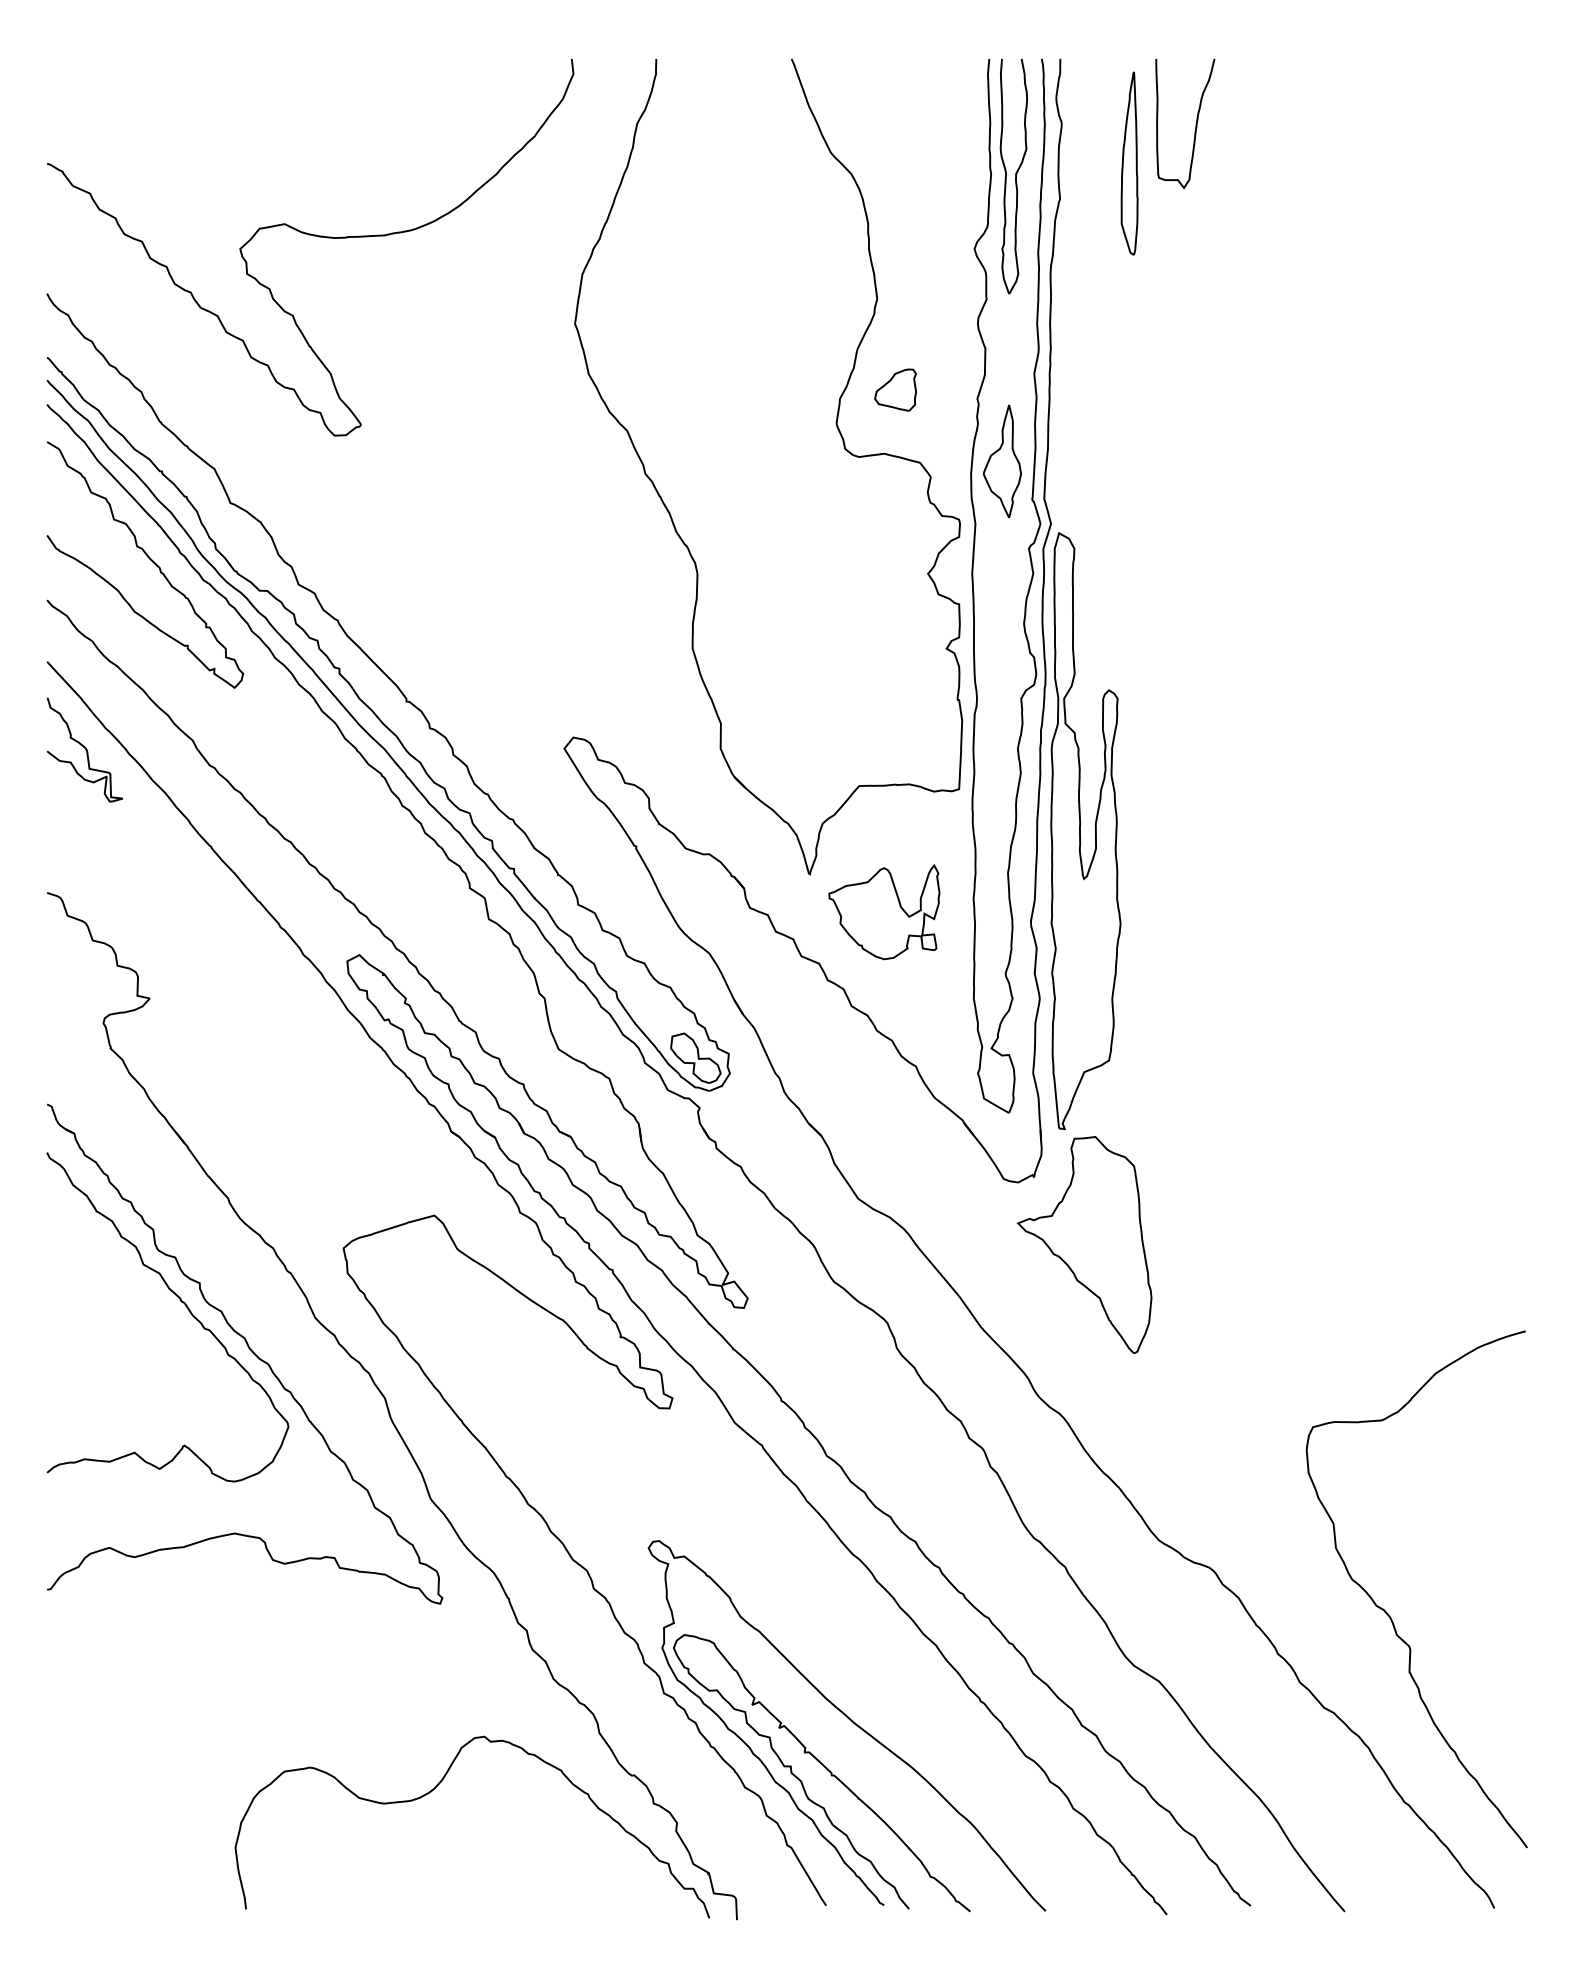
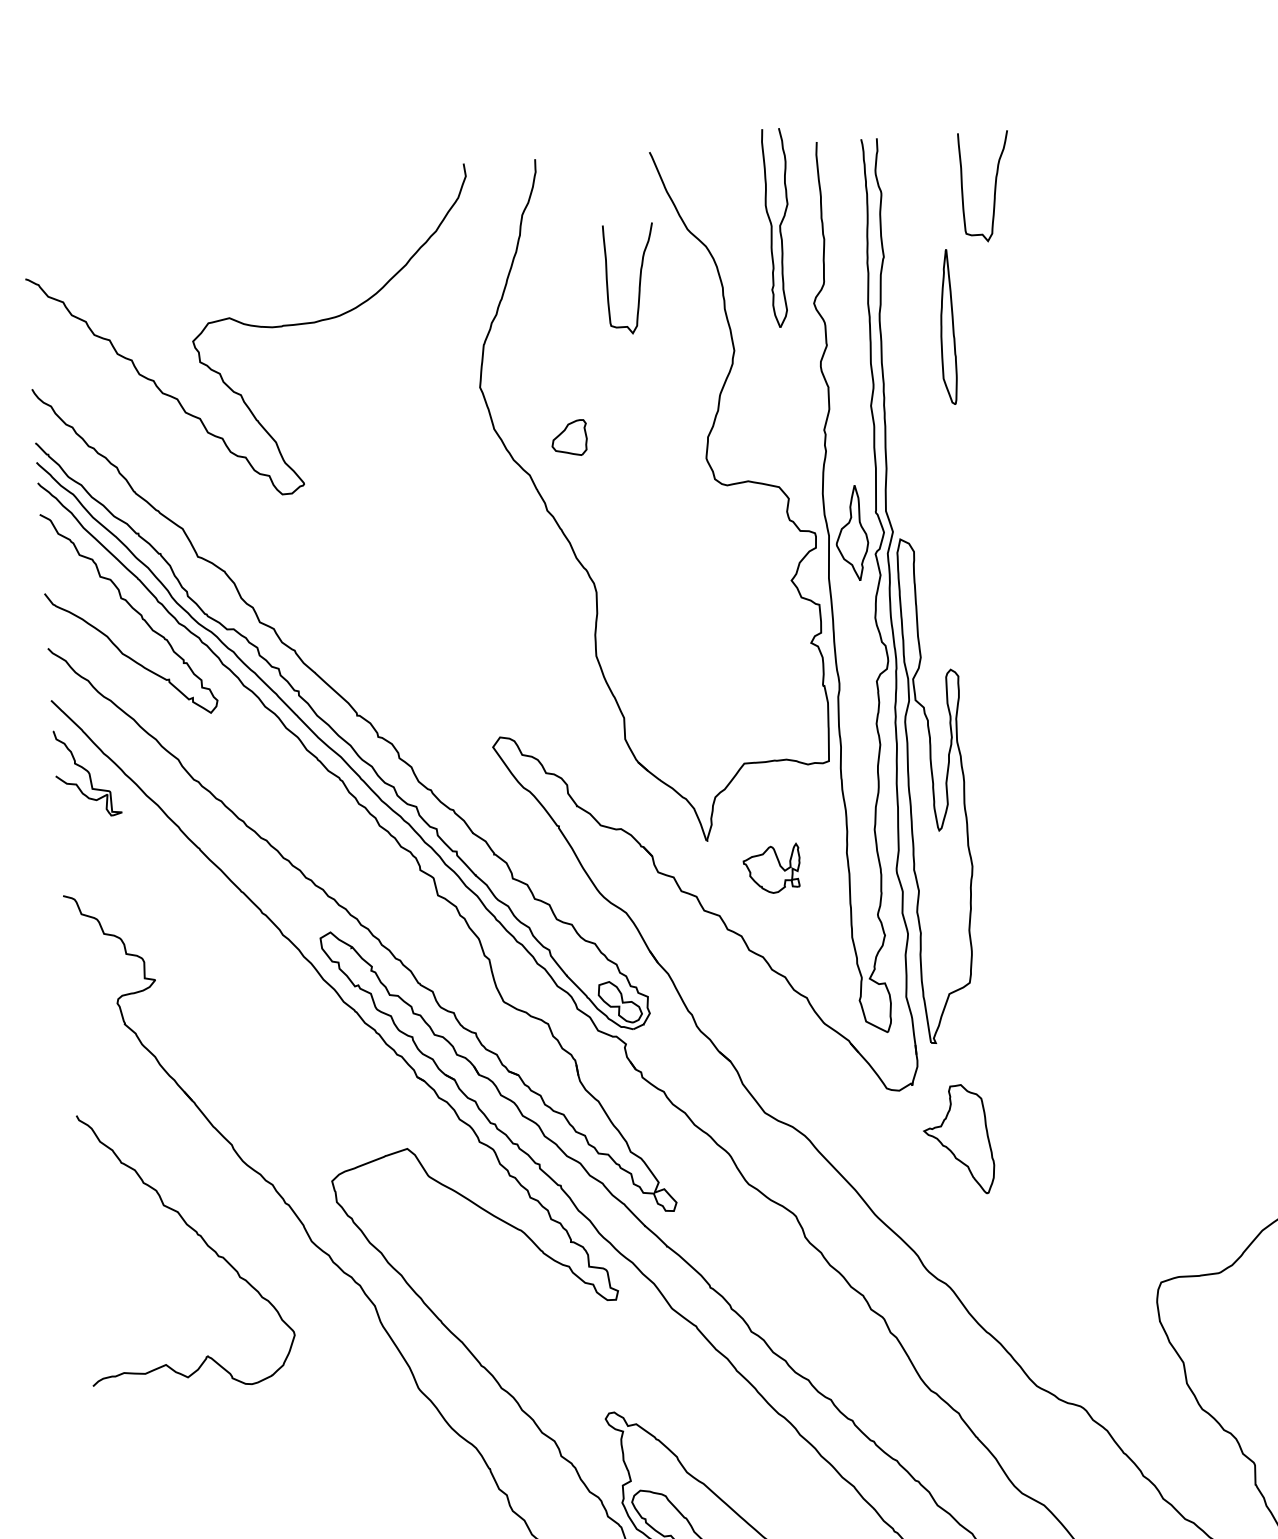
part: (1129, 163) -> (947, 327), moved
part: (1013, 176) -> (778, 228), moved
curve: (770, 207) -> (639, 278), added
part: (895, 389) -> (569, 437), moved
part: (1002, 461) -> (851, 533), moved
part: (884, 912) -> (772, 869), size x0.6
part: (1084, 1244) -> (958, 1139), size x0.6
part: (245, 1353) -> (254, 1275), removed

